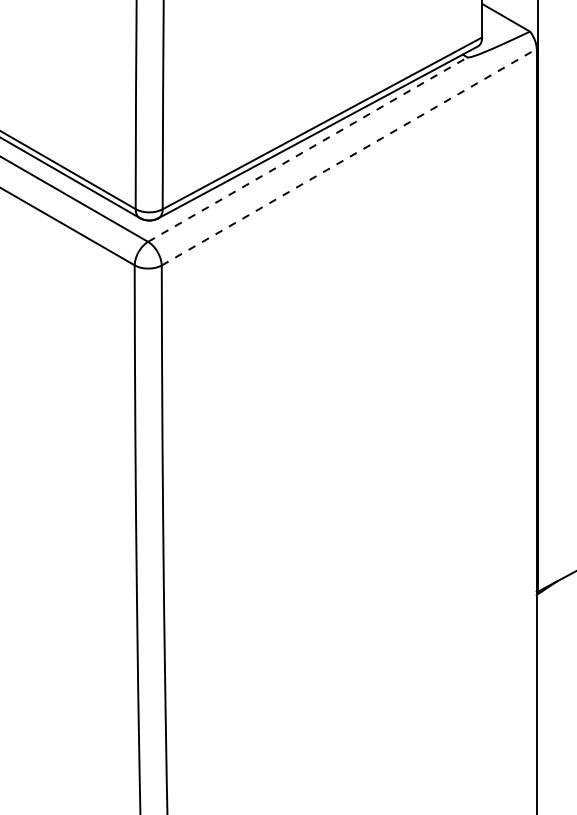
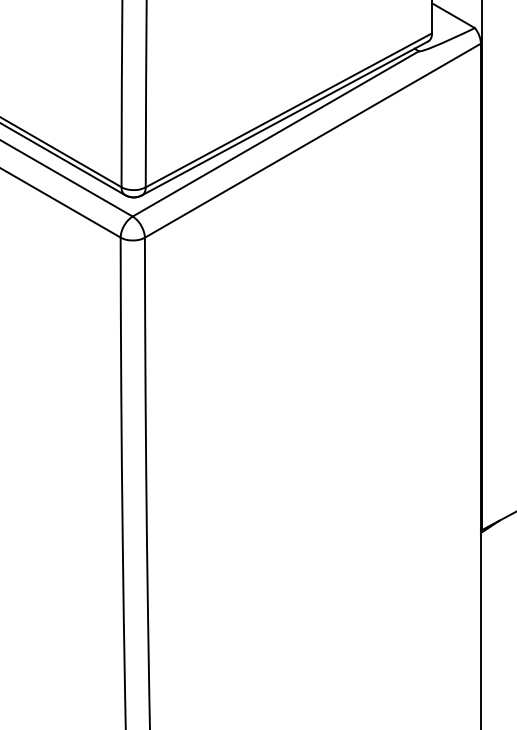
line: (308, 149) -> (276, 133), dashed -> solid
line: (349, 157) -> (313, 140), dashed -> solid

